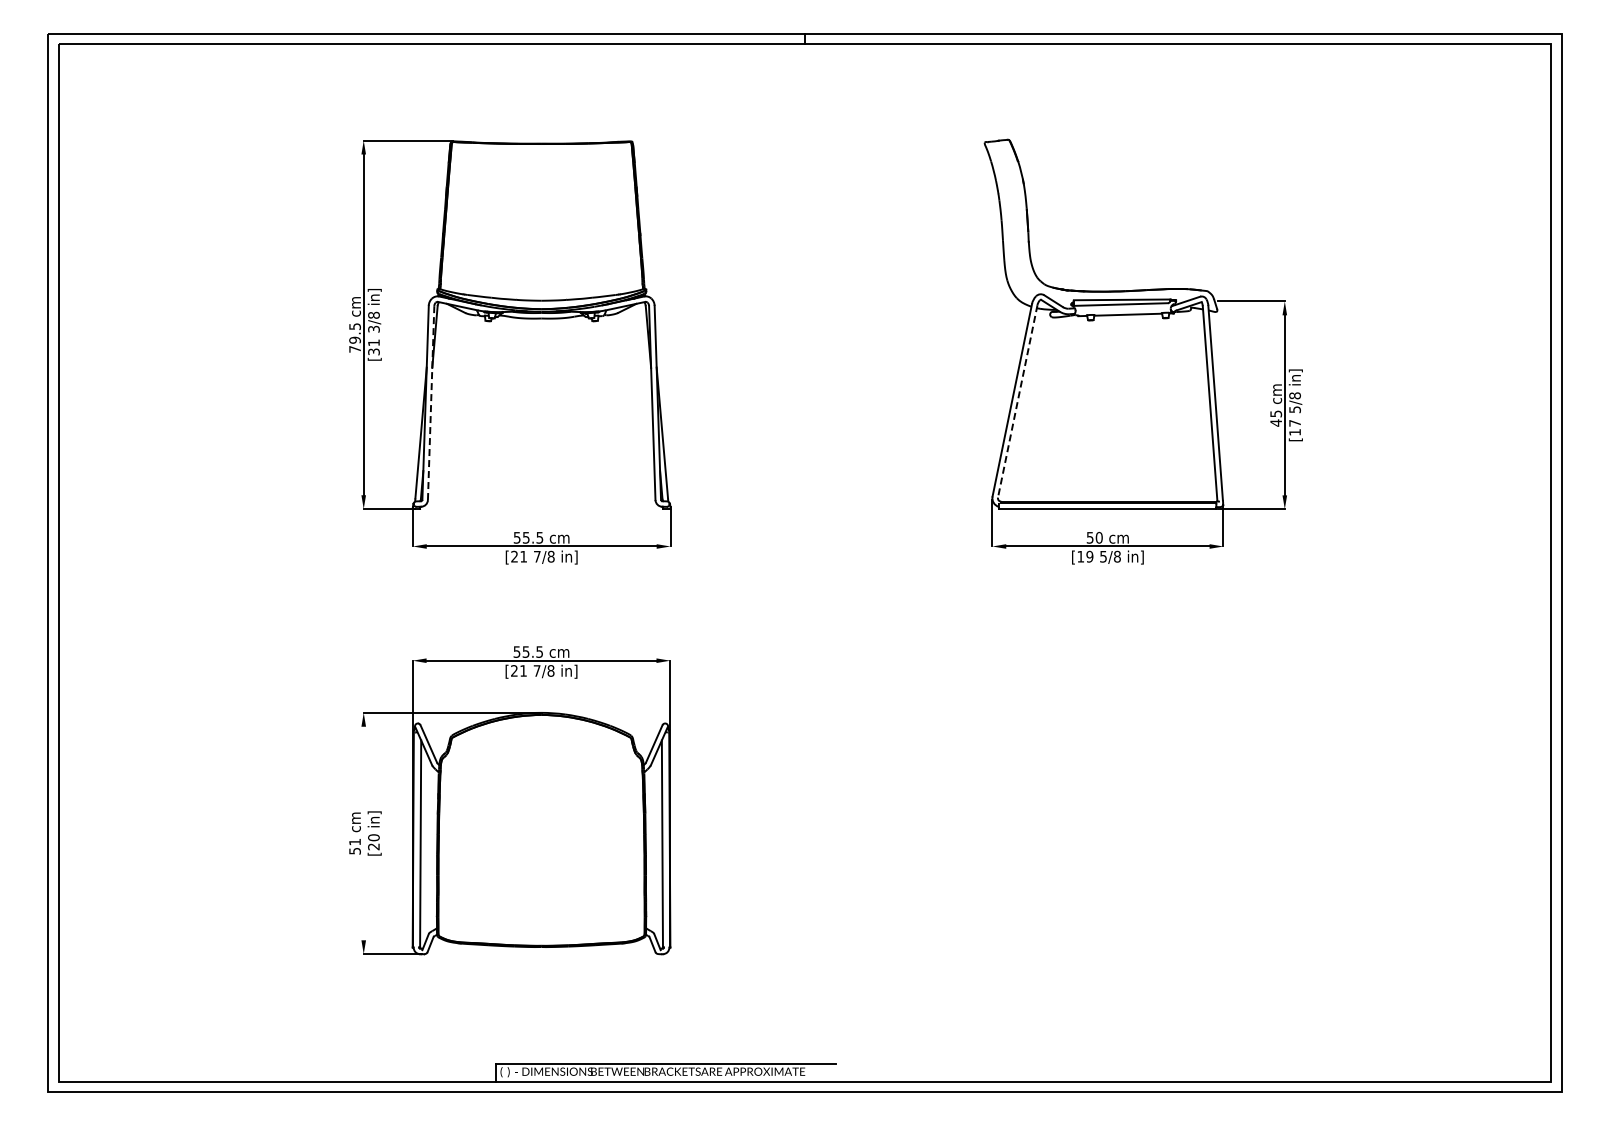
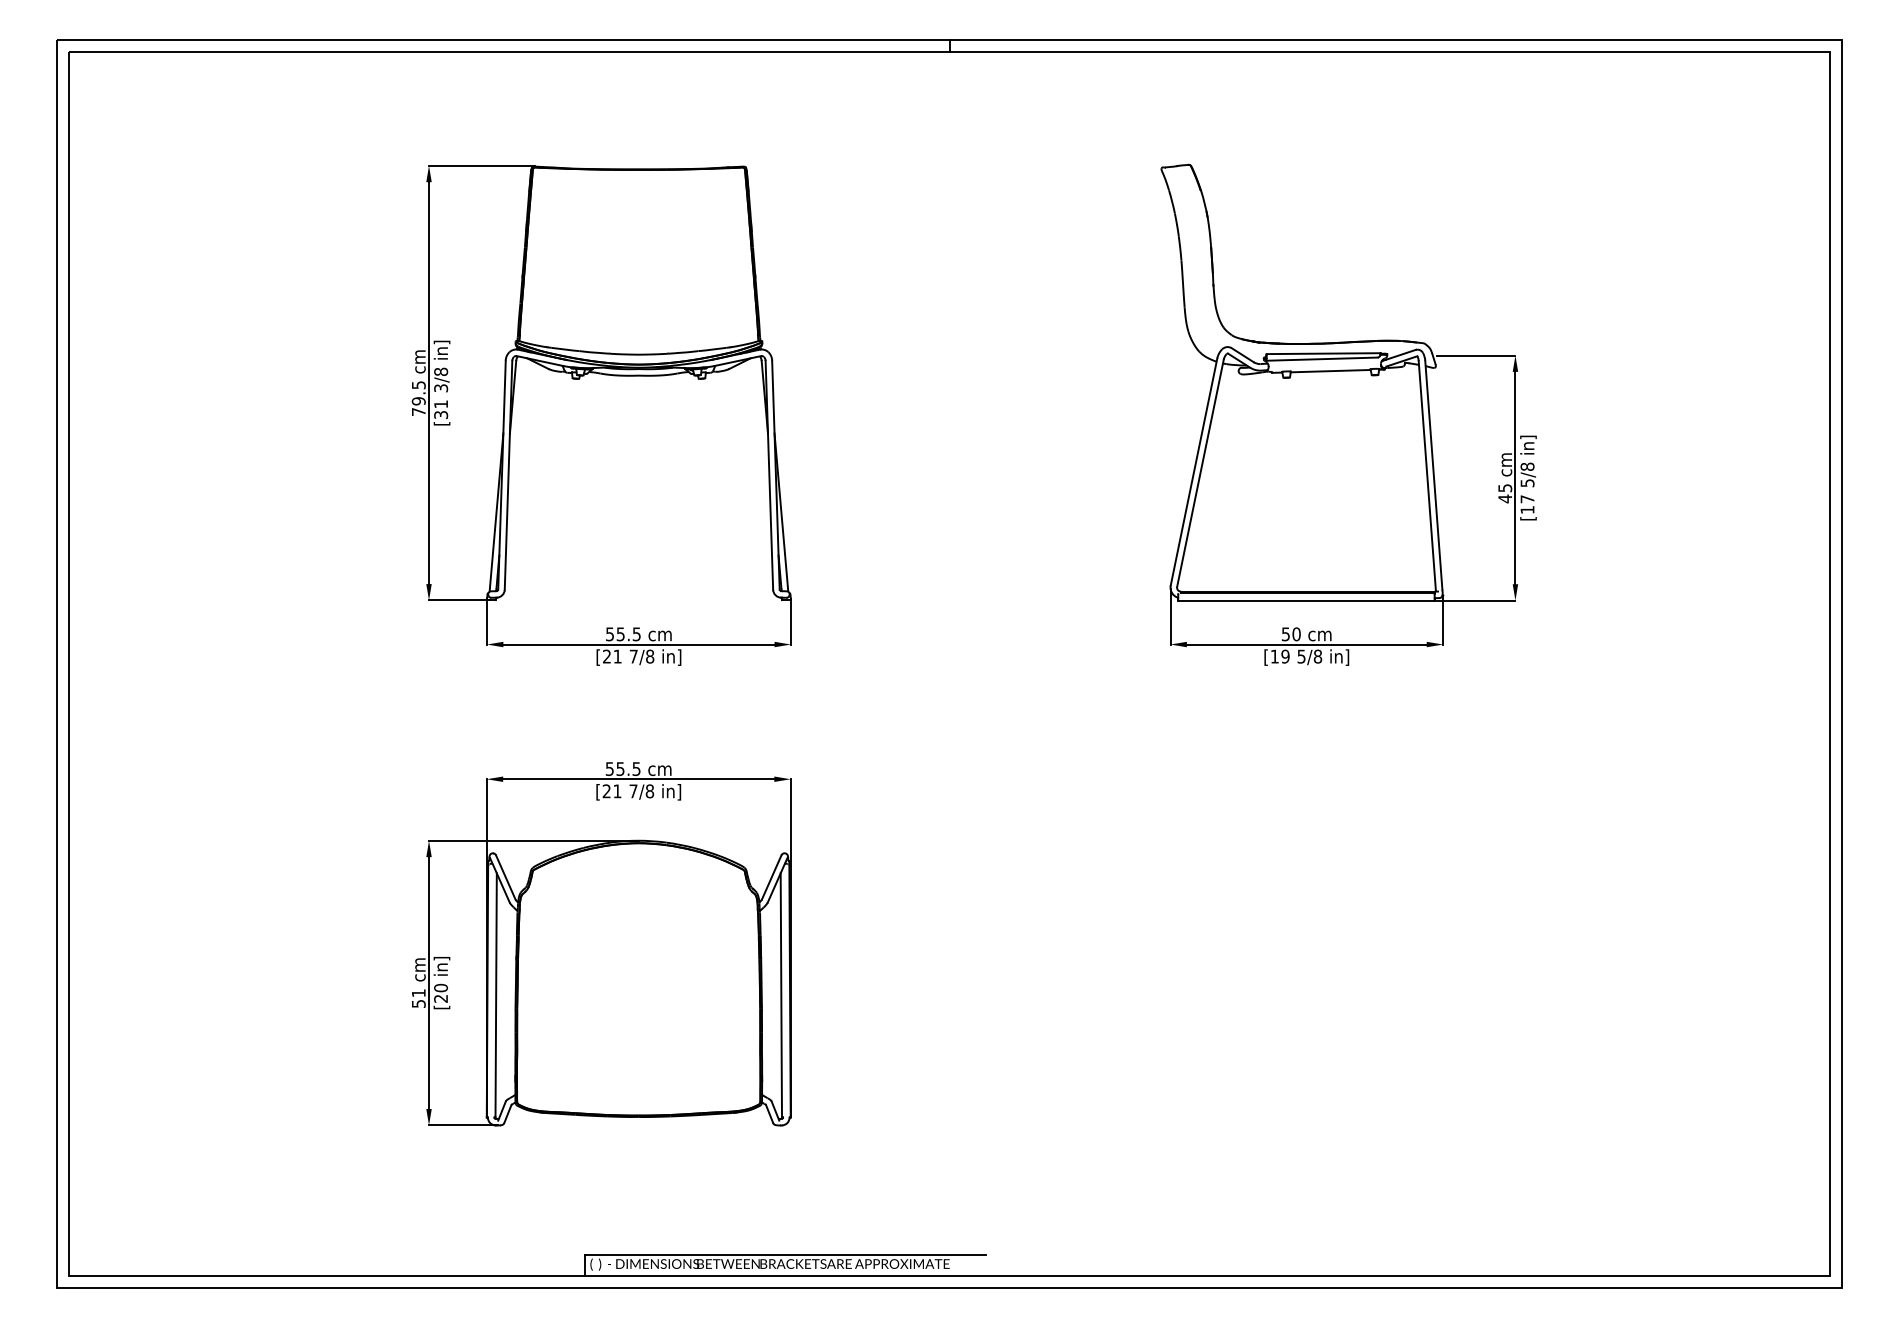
line: (1017, 401) -> (1200, 473), dashed -> solid
line: (431, 402) -> (508, 474), dashed -> solid
line: (363, 833) -> (428, 983), added

